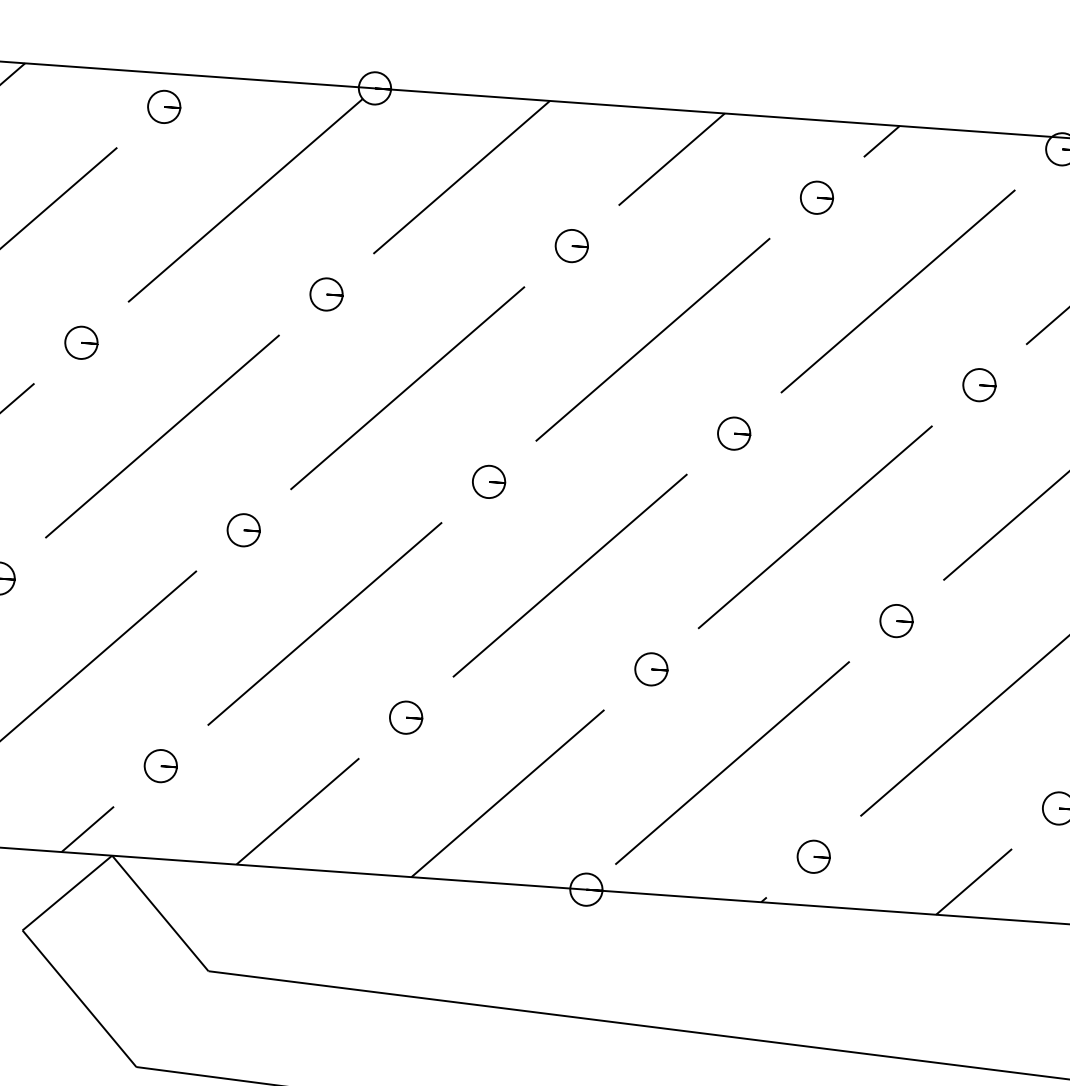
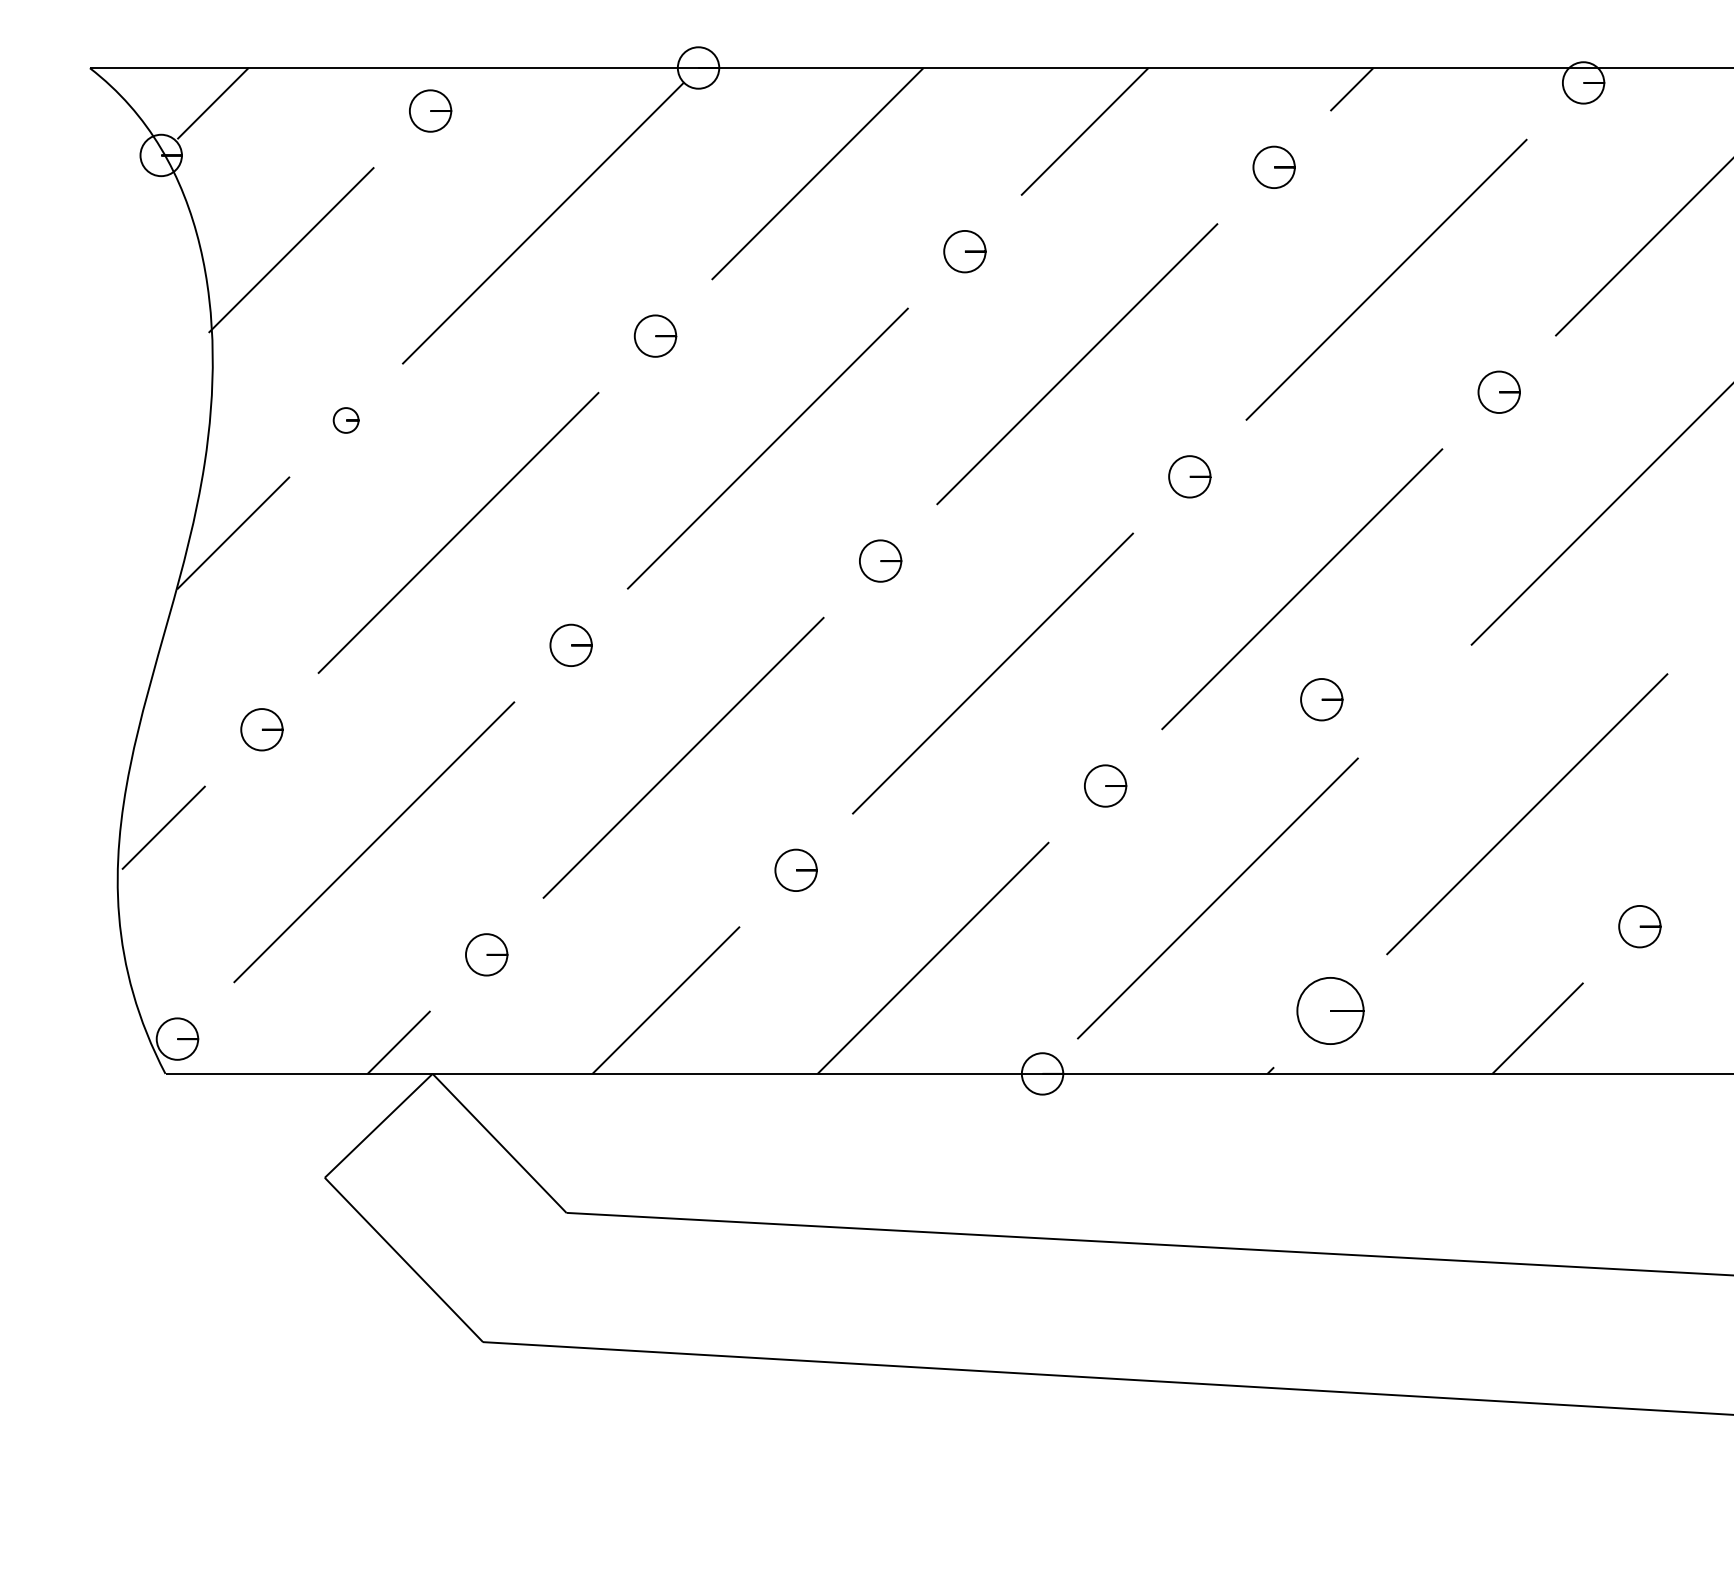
part: (80, 342) -> (345, 420), size x0.6
part: (896, 620) -> (1321, 699), moved
part: (813, 856) -> (1330, 1010), size x1.6

